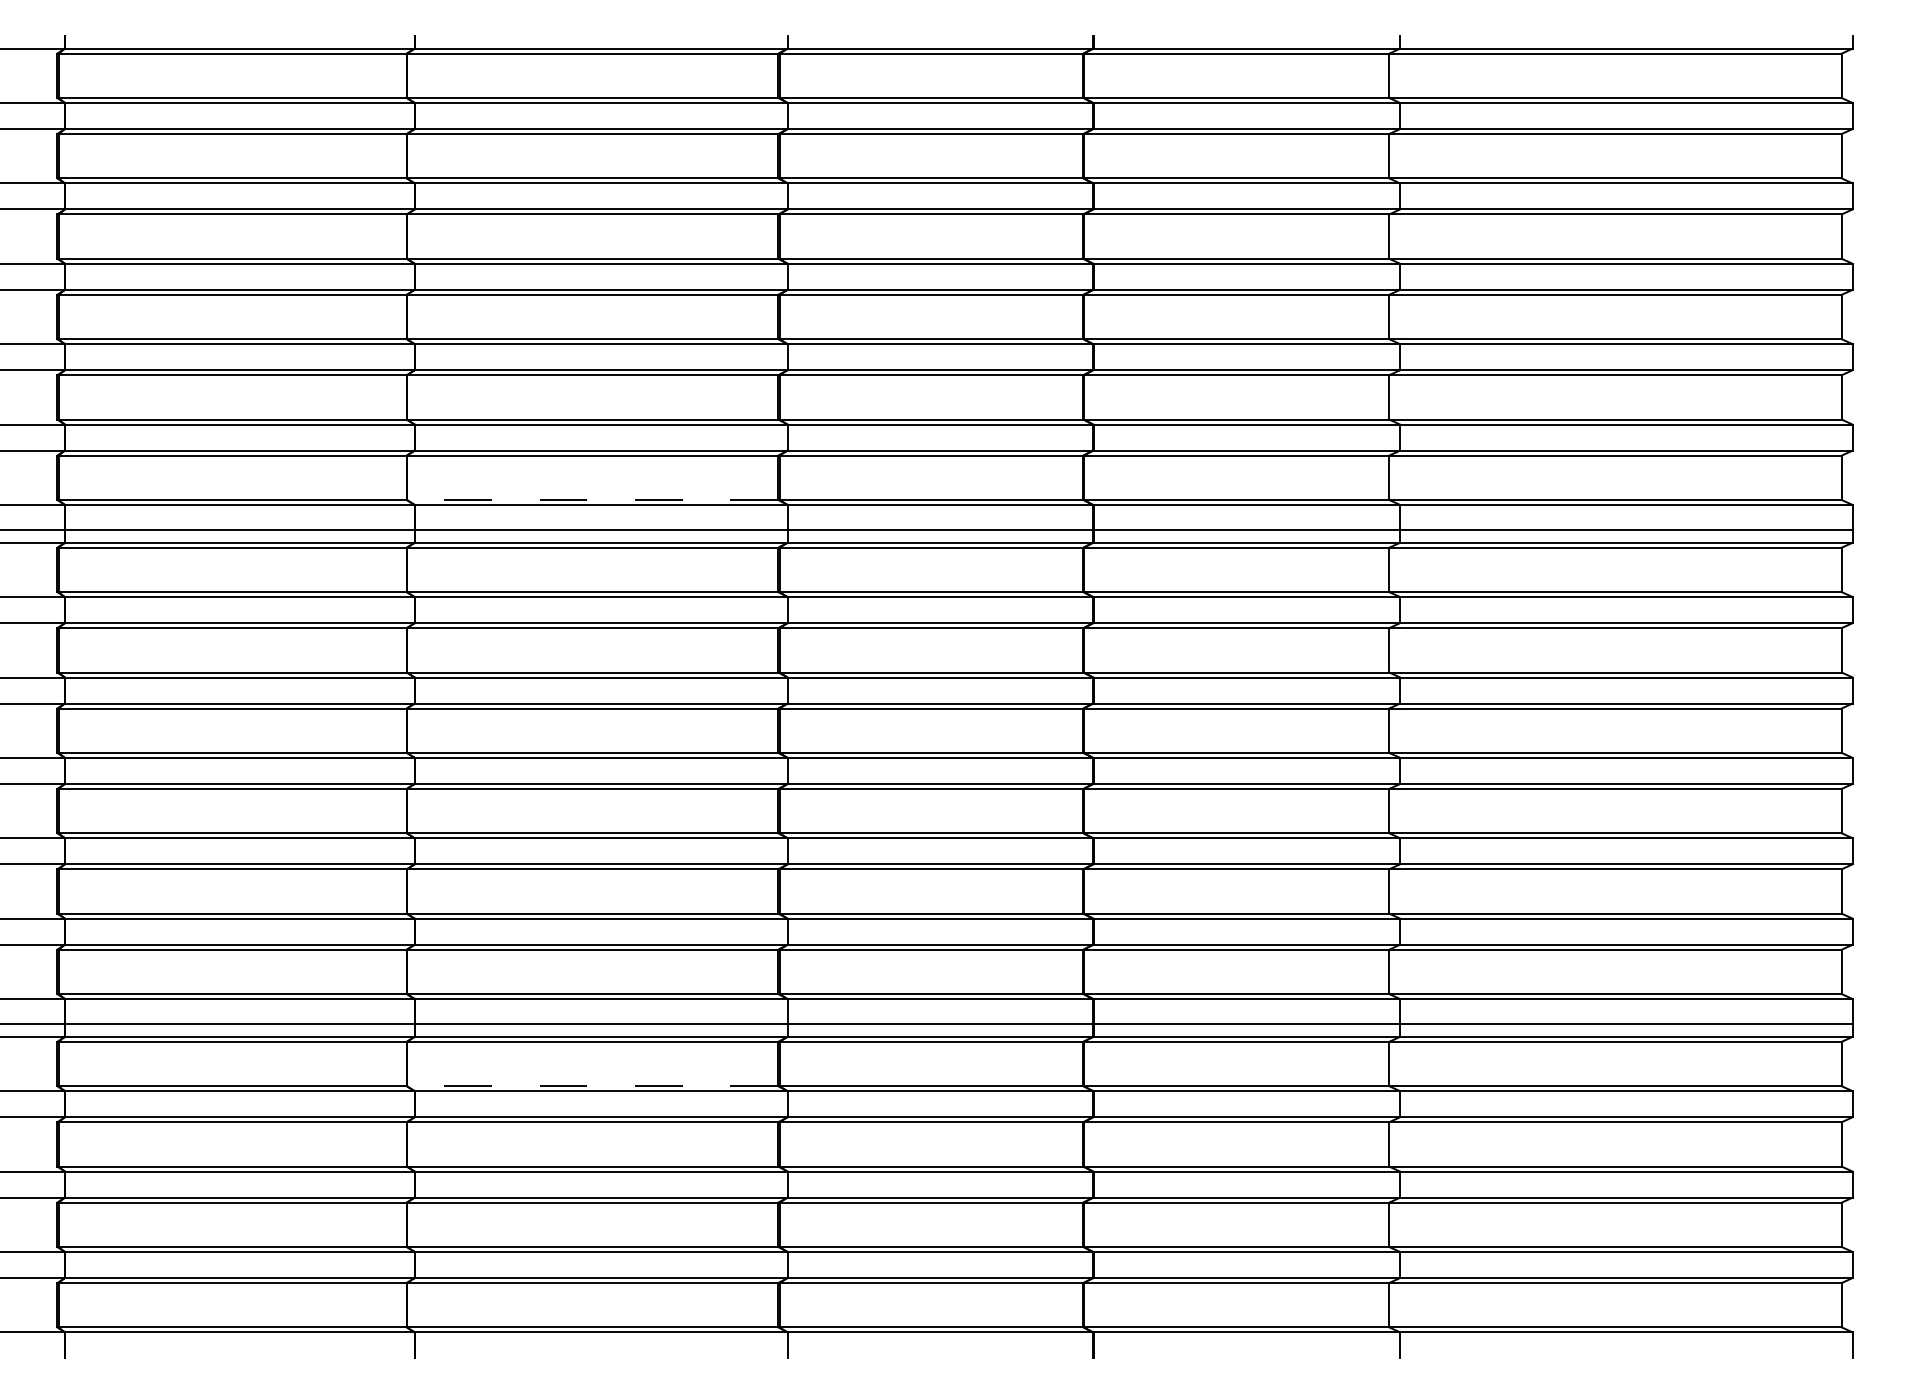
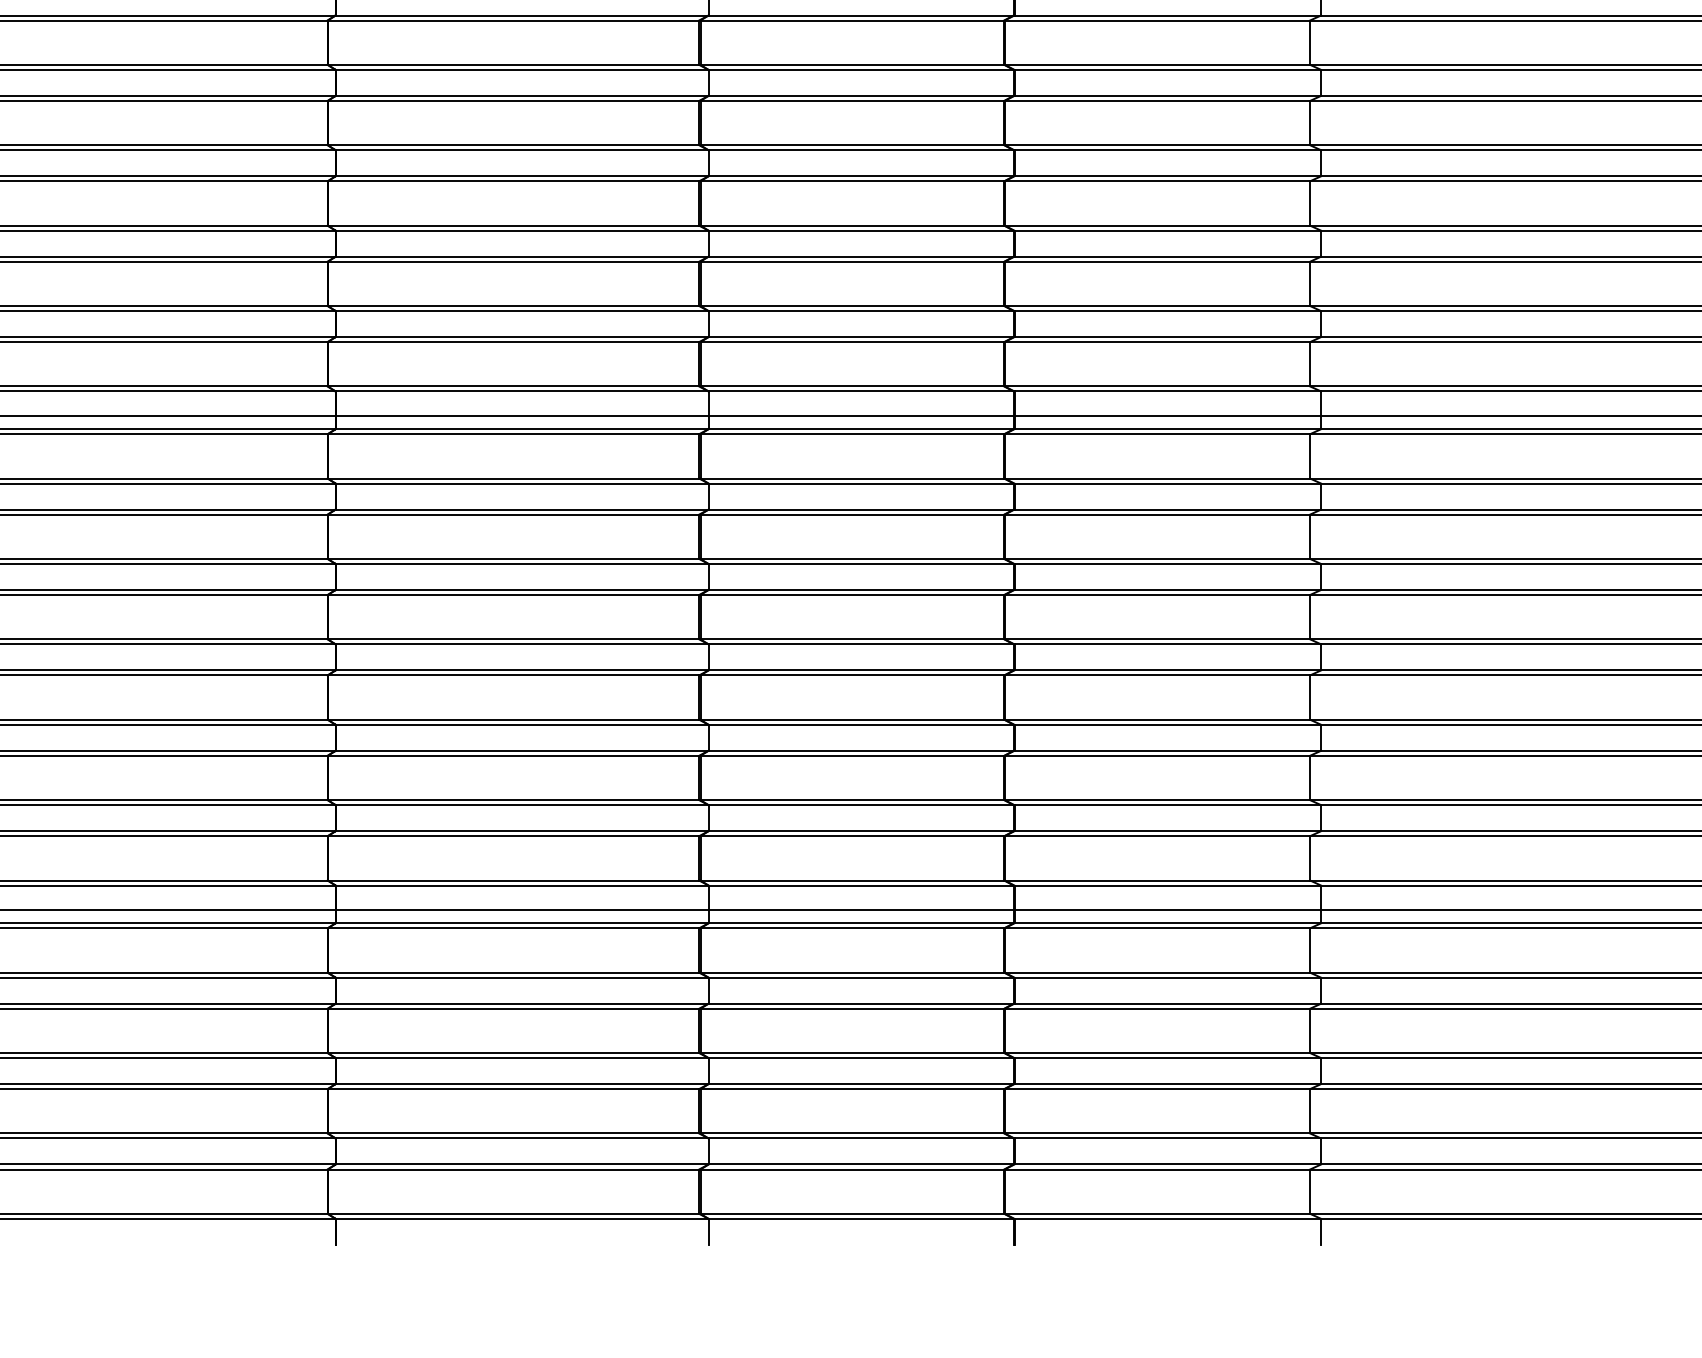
line: (592, 499) -> (513, 385), dashed -> solid
line: (592, 1086) -> (513, 972), dashed -> solid

